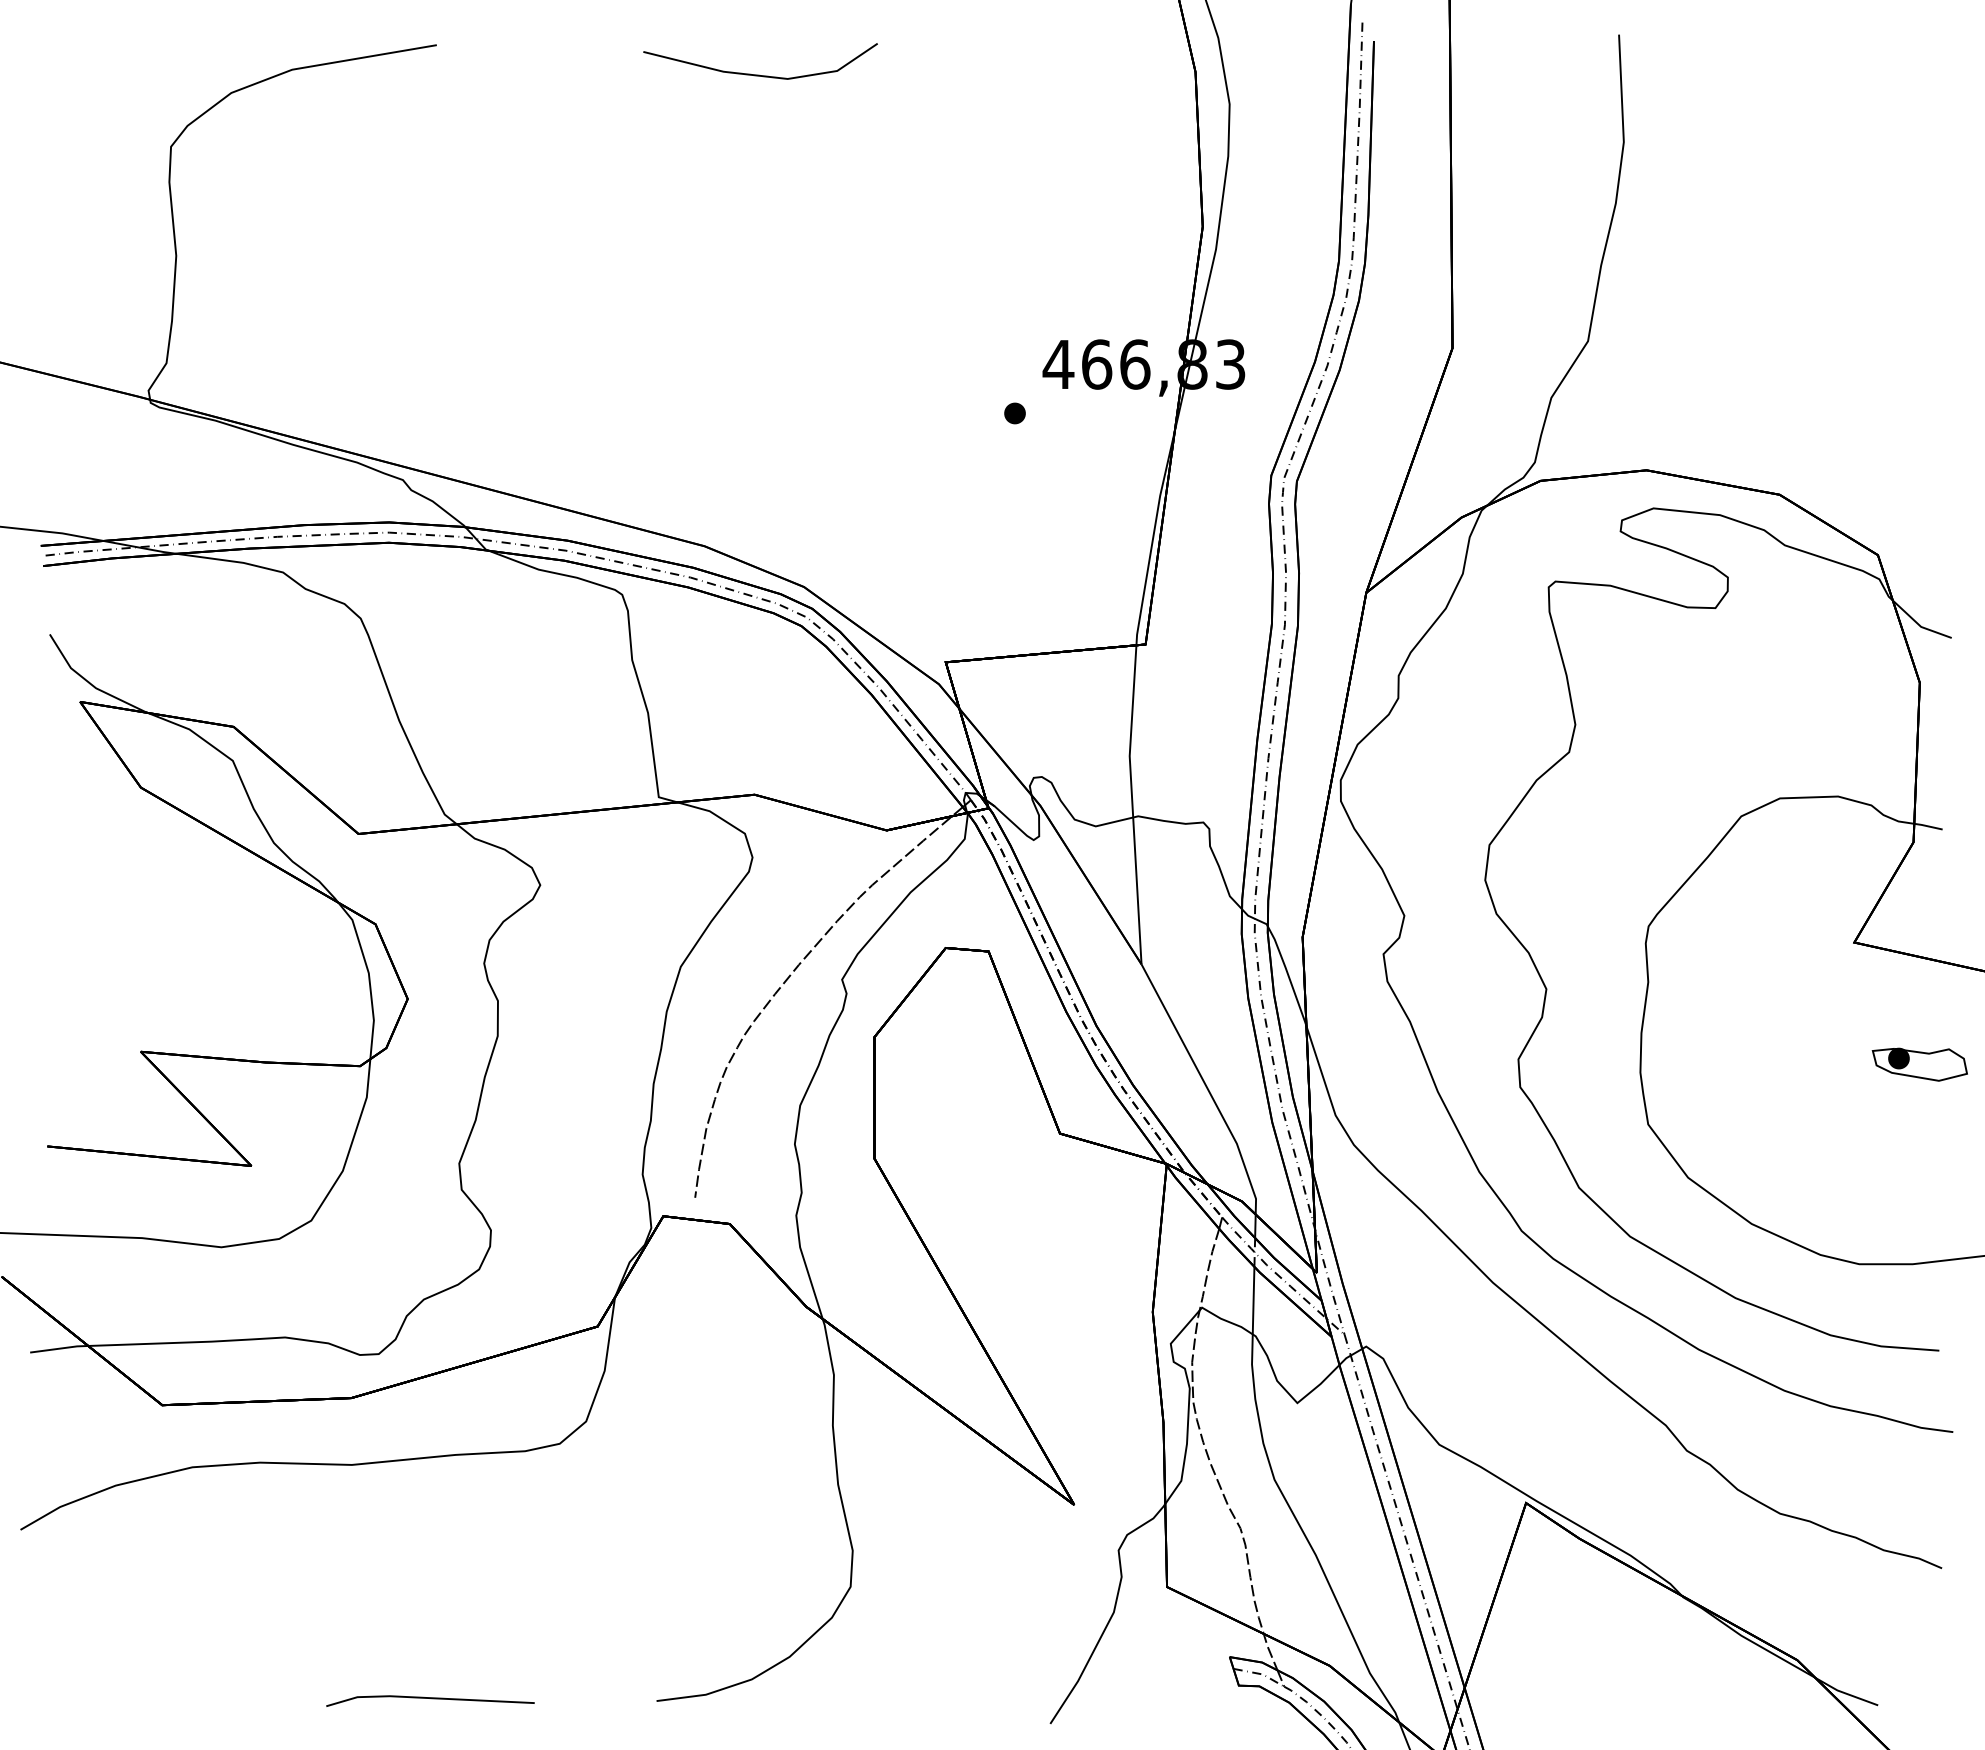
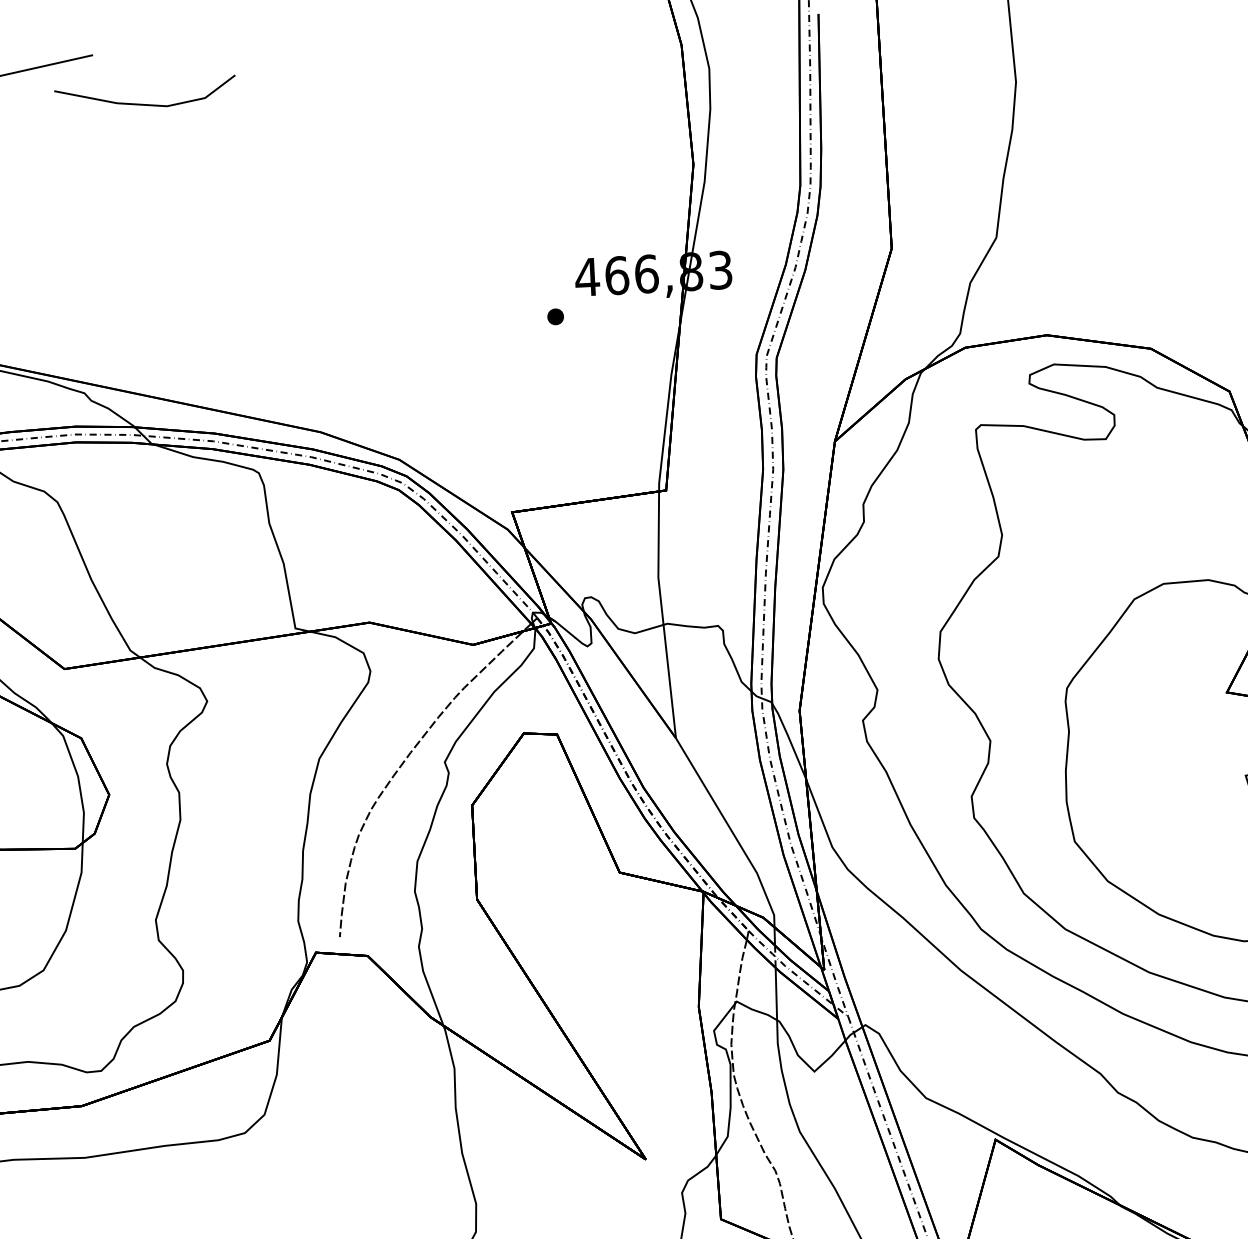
line: (759, 74) -> (145, 103), moved

